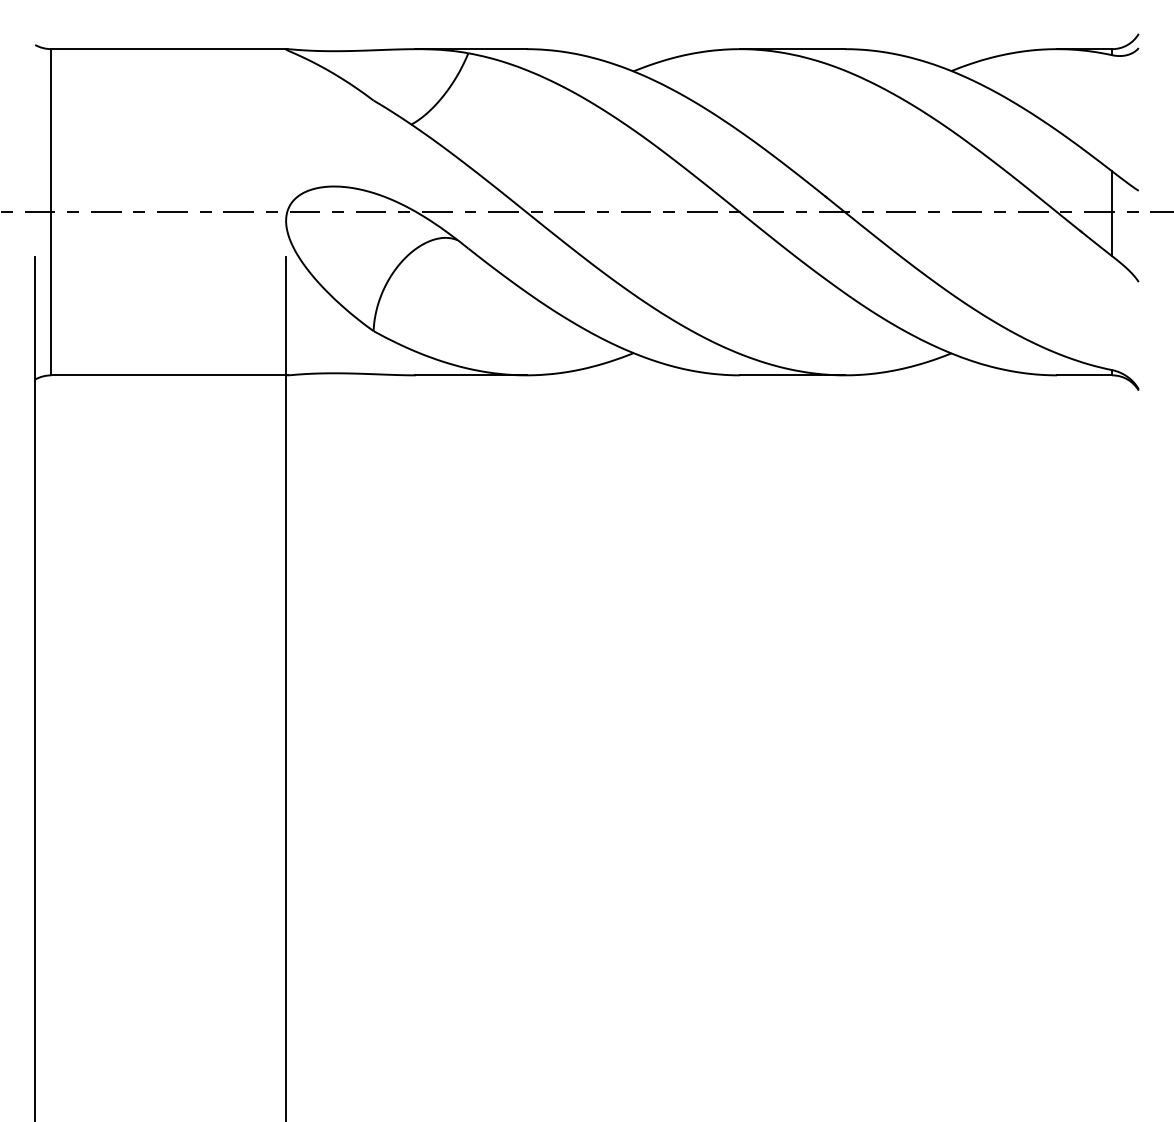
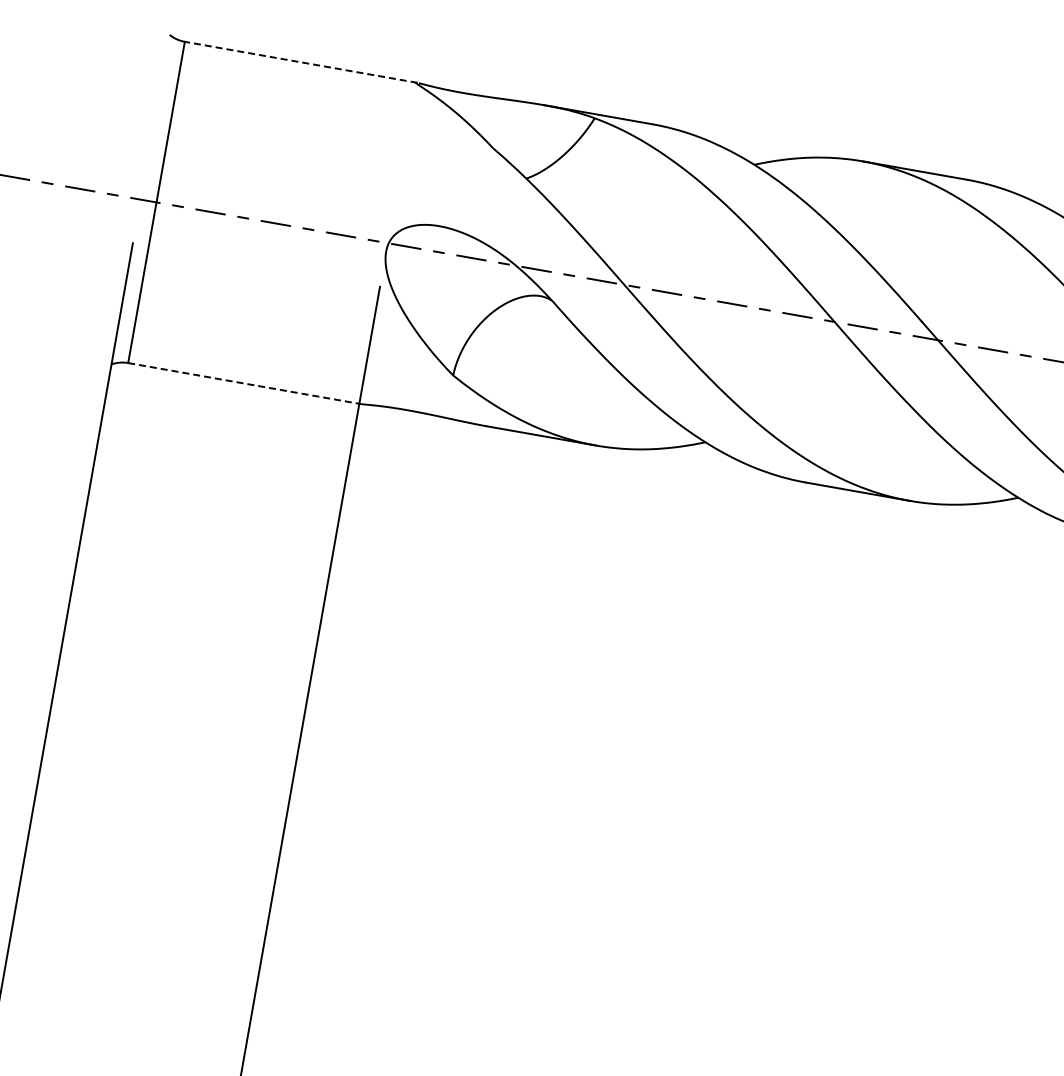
line: (169, 49) -> (301, 62), solid -> dashed
line: (170, 375) -> (245, 383), solid -> dashed

